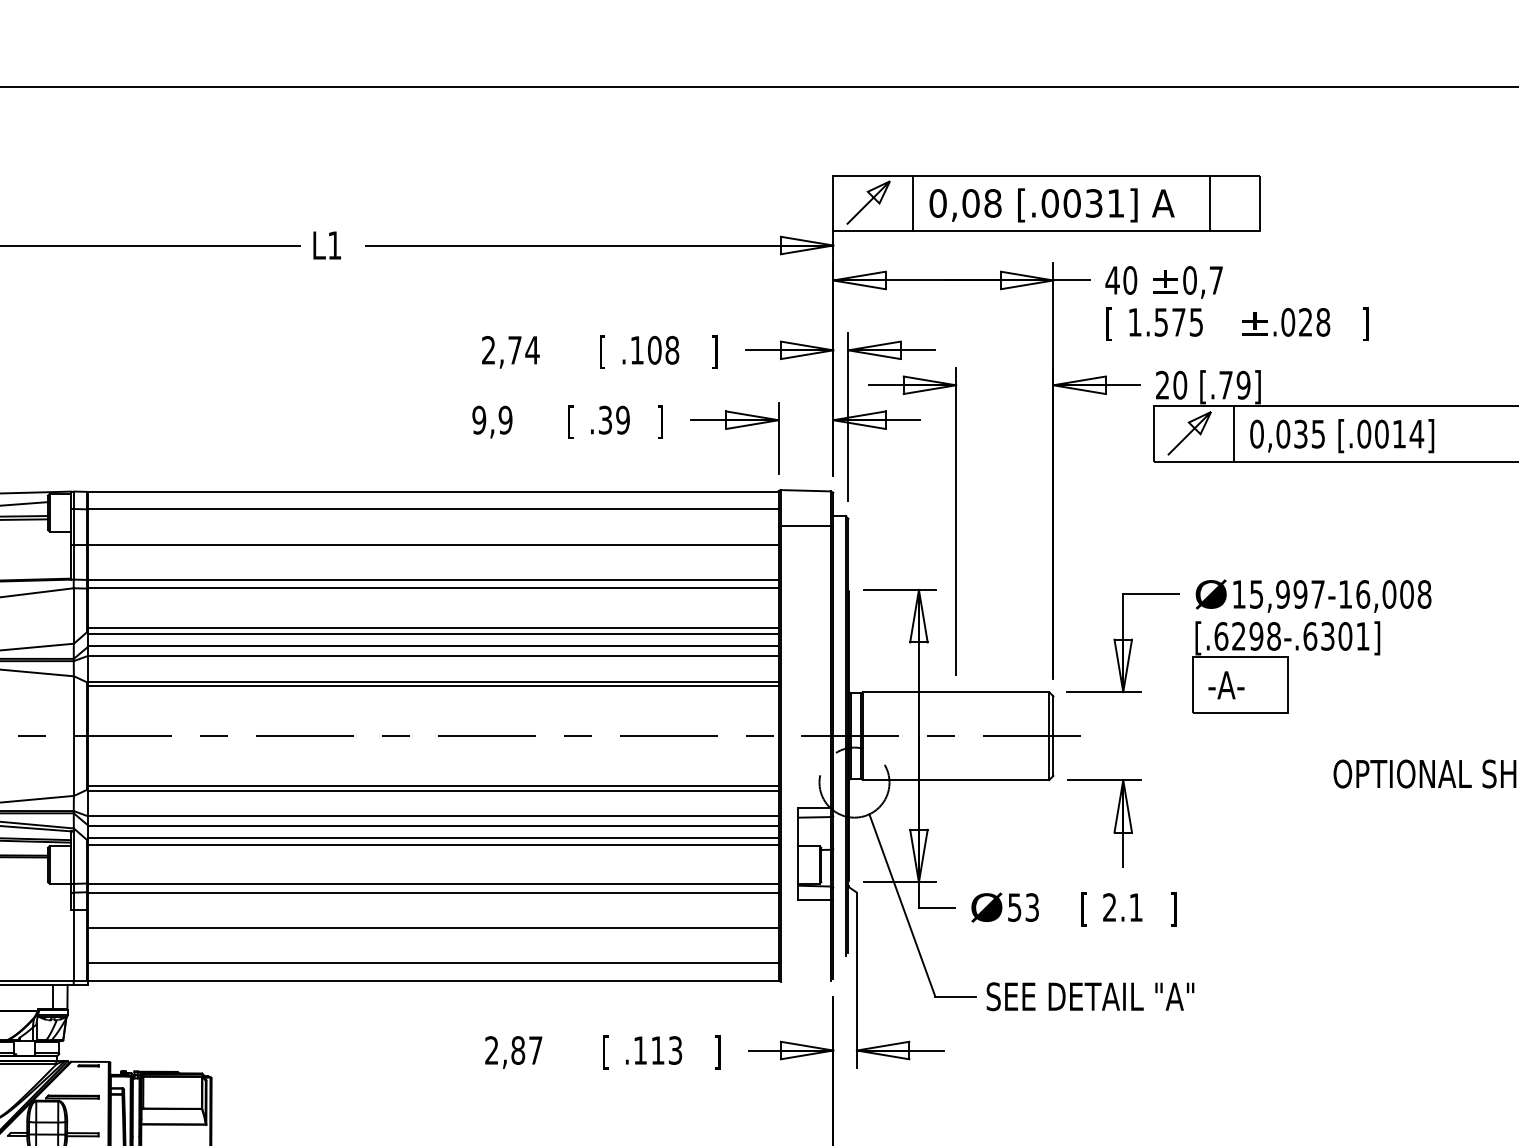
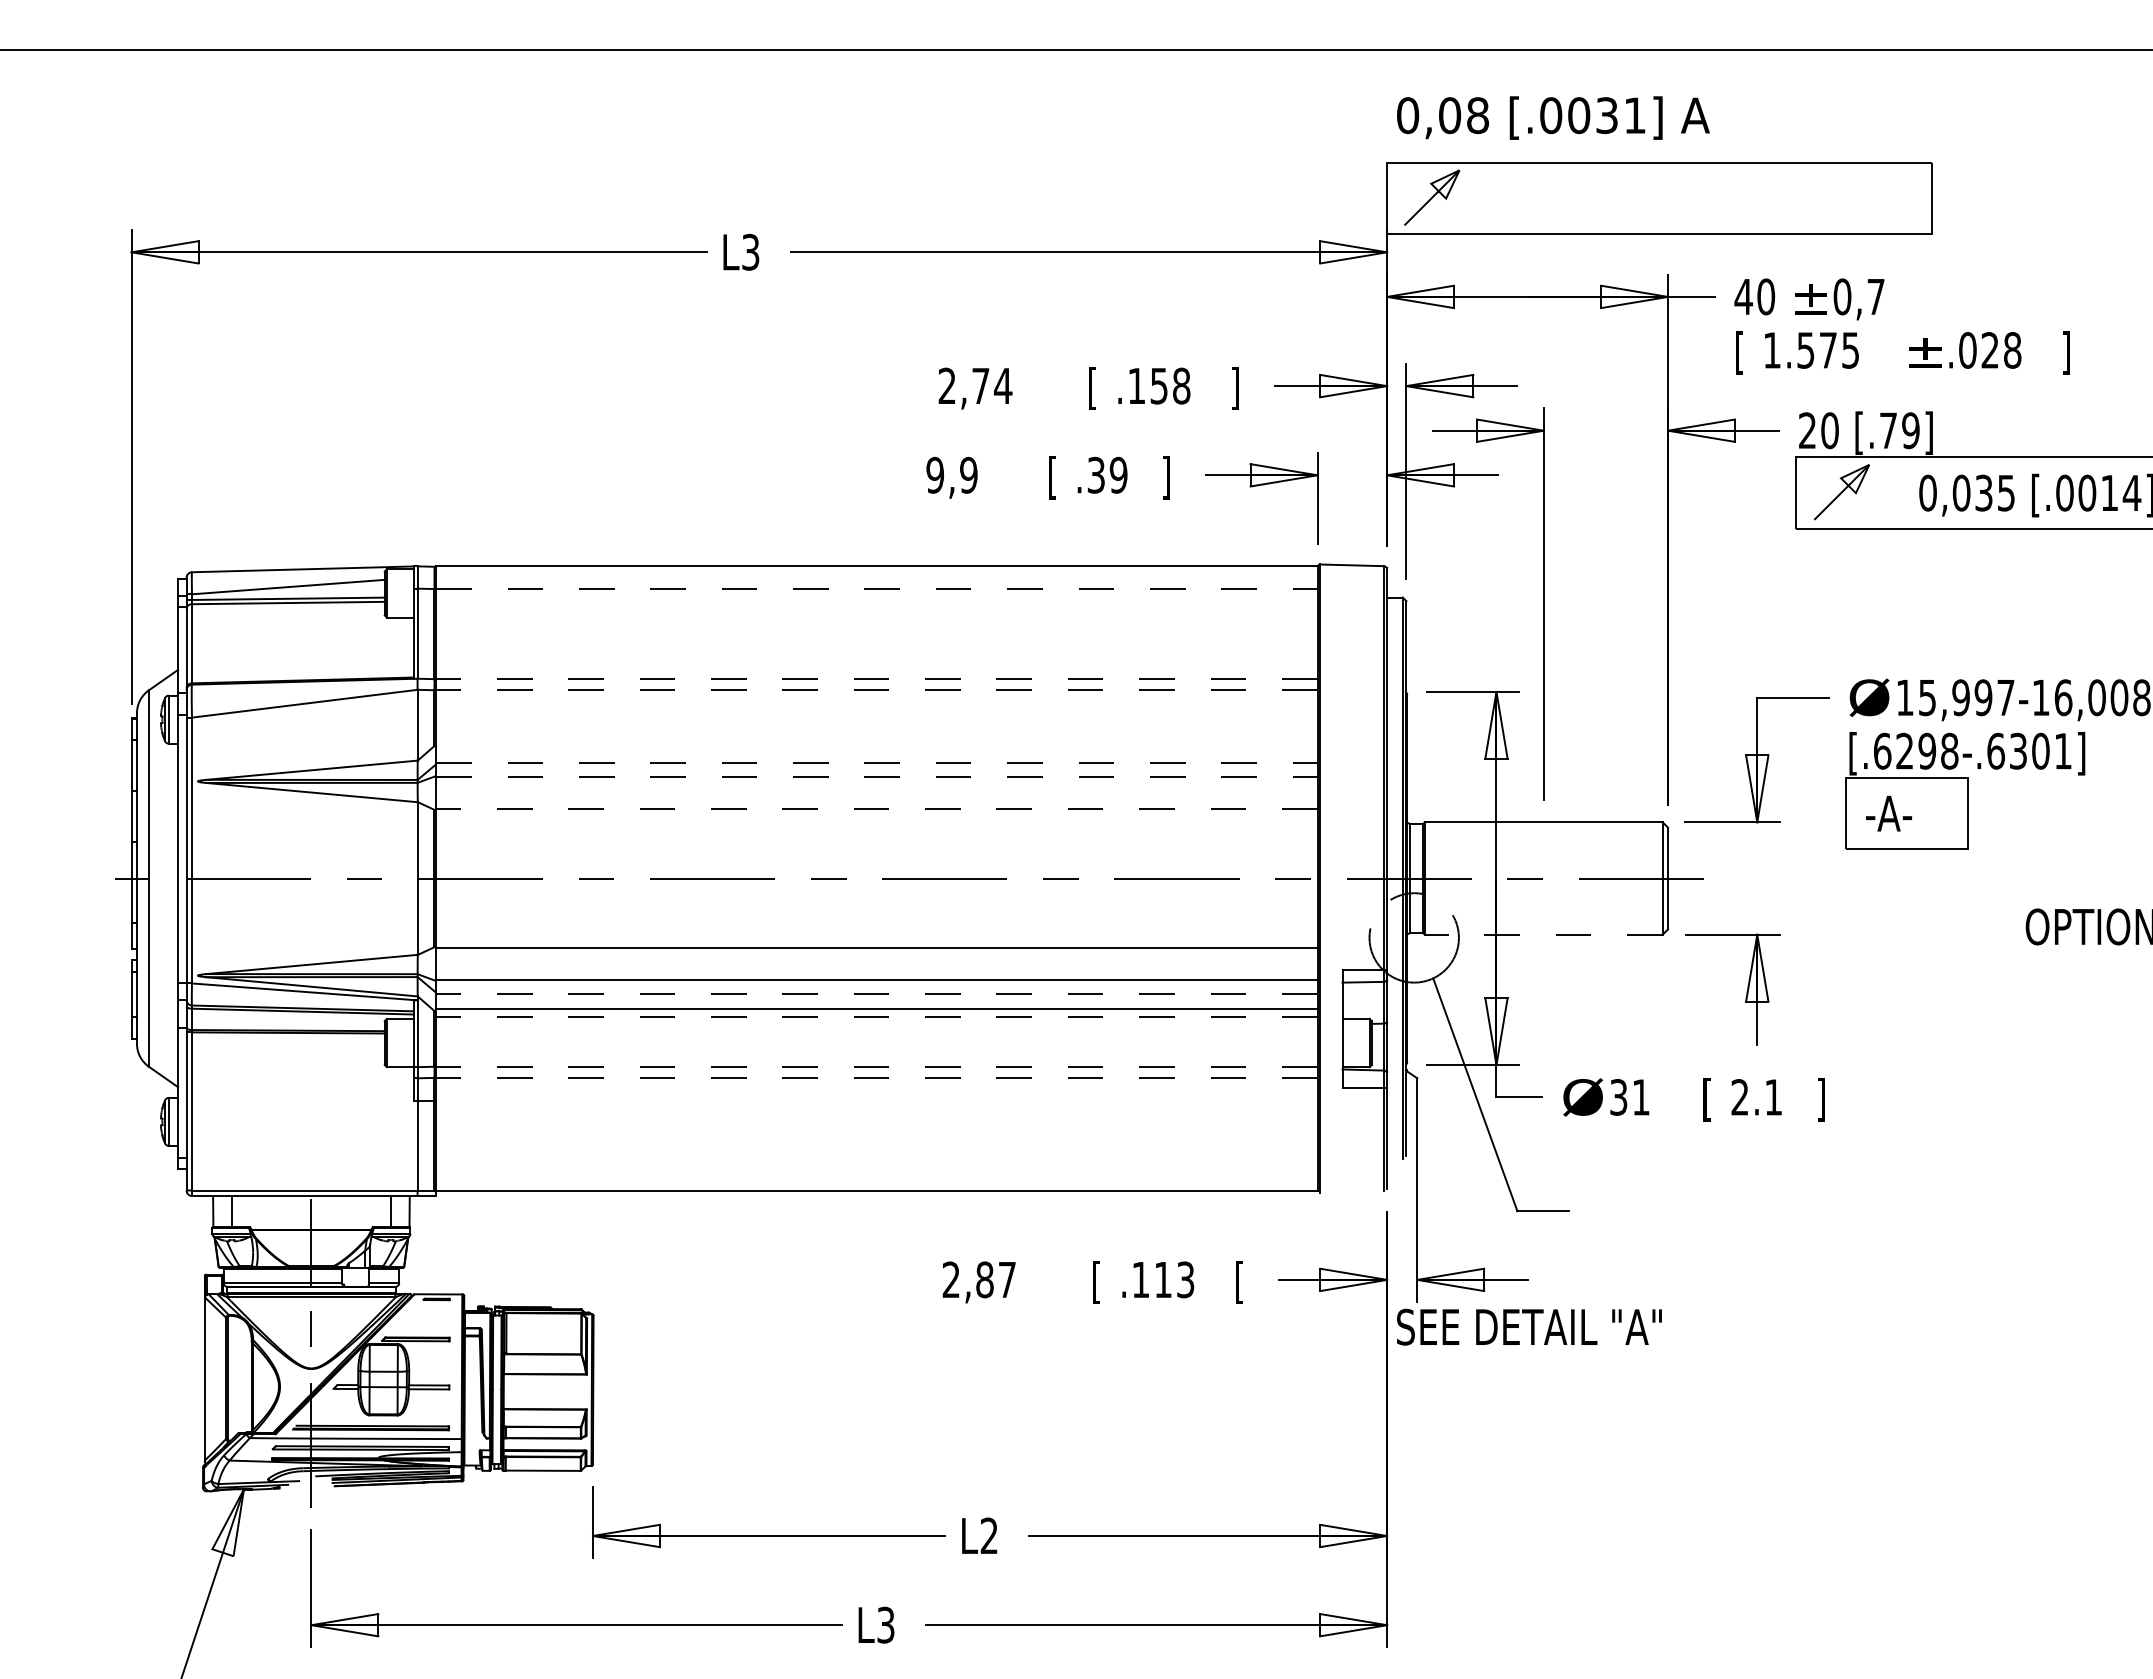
line: (913, 203) -> (1489, 198), removed
line: (1209, 203) -> (1867, 198), removed
text: (1052, 204) -> (1553, 117), moved
text: (334, 244) -> (750, 251), L1 -> L3
text: (654, 349) -> (1159, 385), .108 -> .158
line: (1234, 433) -> (1899, 492), removed
line: (433, 508) -> (876, 588), solid -> dashed
line: (806, 526) -> (1352, 610), removed
line: (424, 544) -> (865, 634), removed
line: (433, 579) -> (876, 678), solid -> dashed
line: (433, 588) -> (876, 689), solid -> dashed
line: (433, 627) -> (876, 740), removed
line: (433, 633) -> (876, 747), removed
line: (433, 645) -> (876, 763), solid -> dashed
line: (433, 656) -> (876, 776), solid -> dashed
line: (433, 682) -> (876, 809), solid -> dashed
line: (433, 685) -> (876, 814), removed
line: (955, 779) -> (1543, 934), solid -> dashed
line: (433, 786) -> (876, 942), removed
line: (433, 826) -> (876, 993), solid -> dashed
line: (433, 844) -> (876, 1016), solid -> dashed
line: (433, 884) -> (876, 1067), solid -> dashed
line: (433, 892) -> (876, 1078), solid -> dashed
text: (1023, 907) -> (1629, 1097), 53 -> 31
line: (433, 927) -> (876, 1122), removed
line: (433, 963) -> (876, 1168), removed
text: (1090, 996) -> (1529, 1326), moved
text: (717, 1052) -> (1239, 1282), ] -> [

